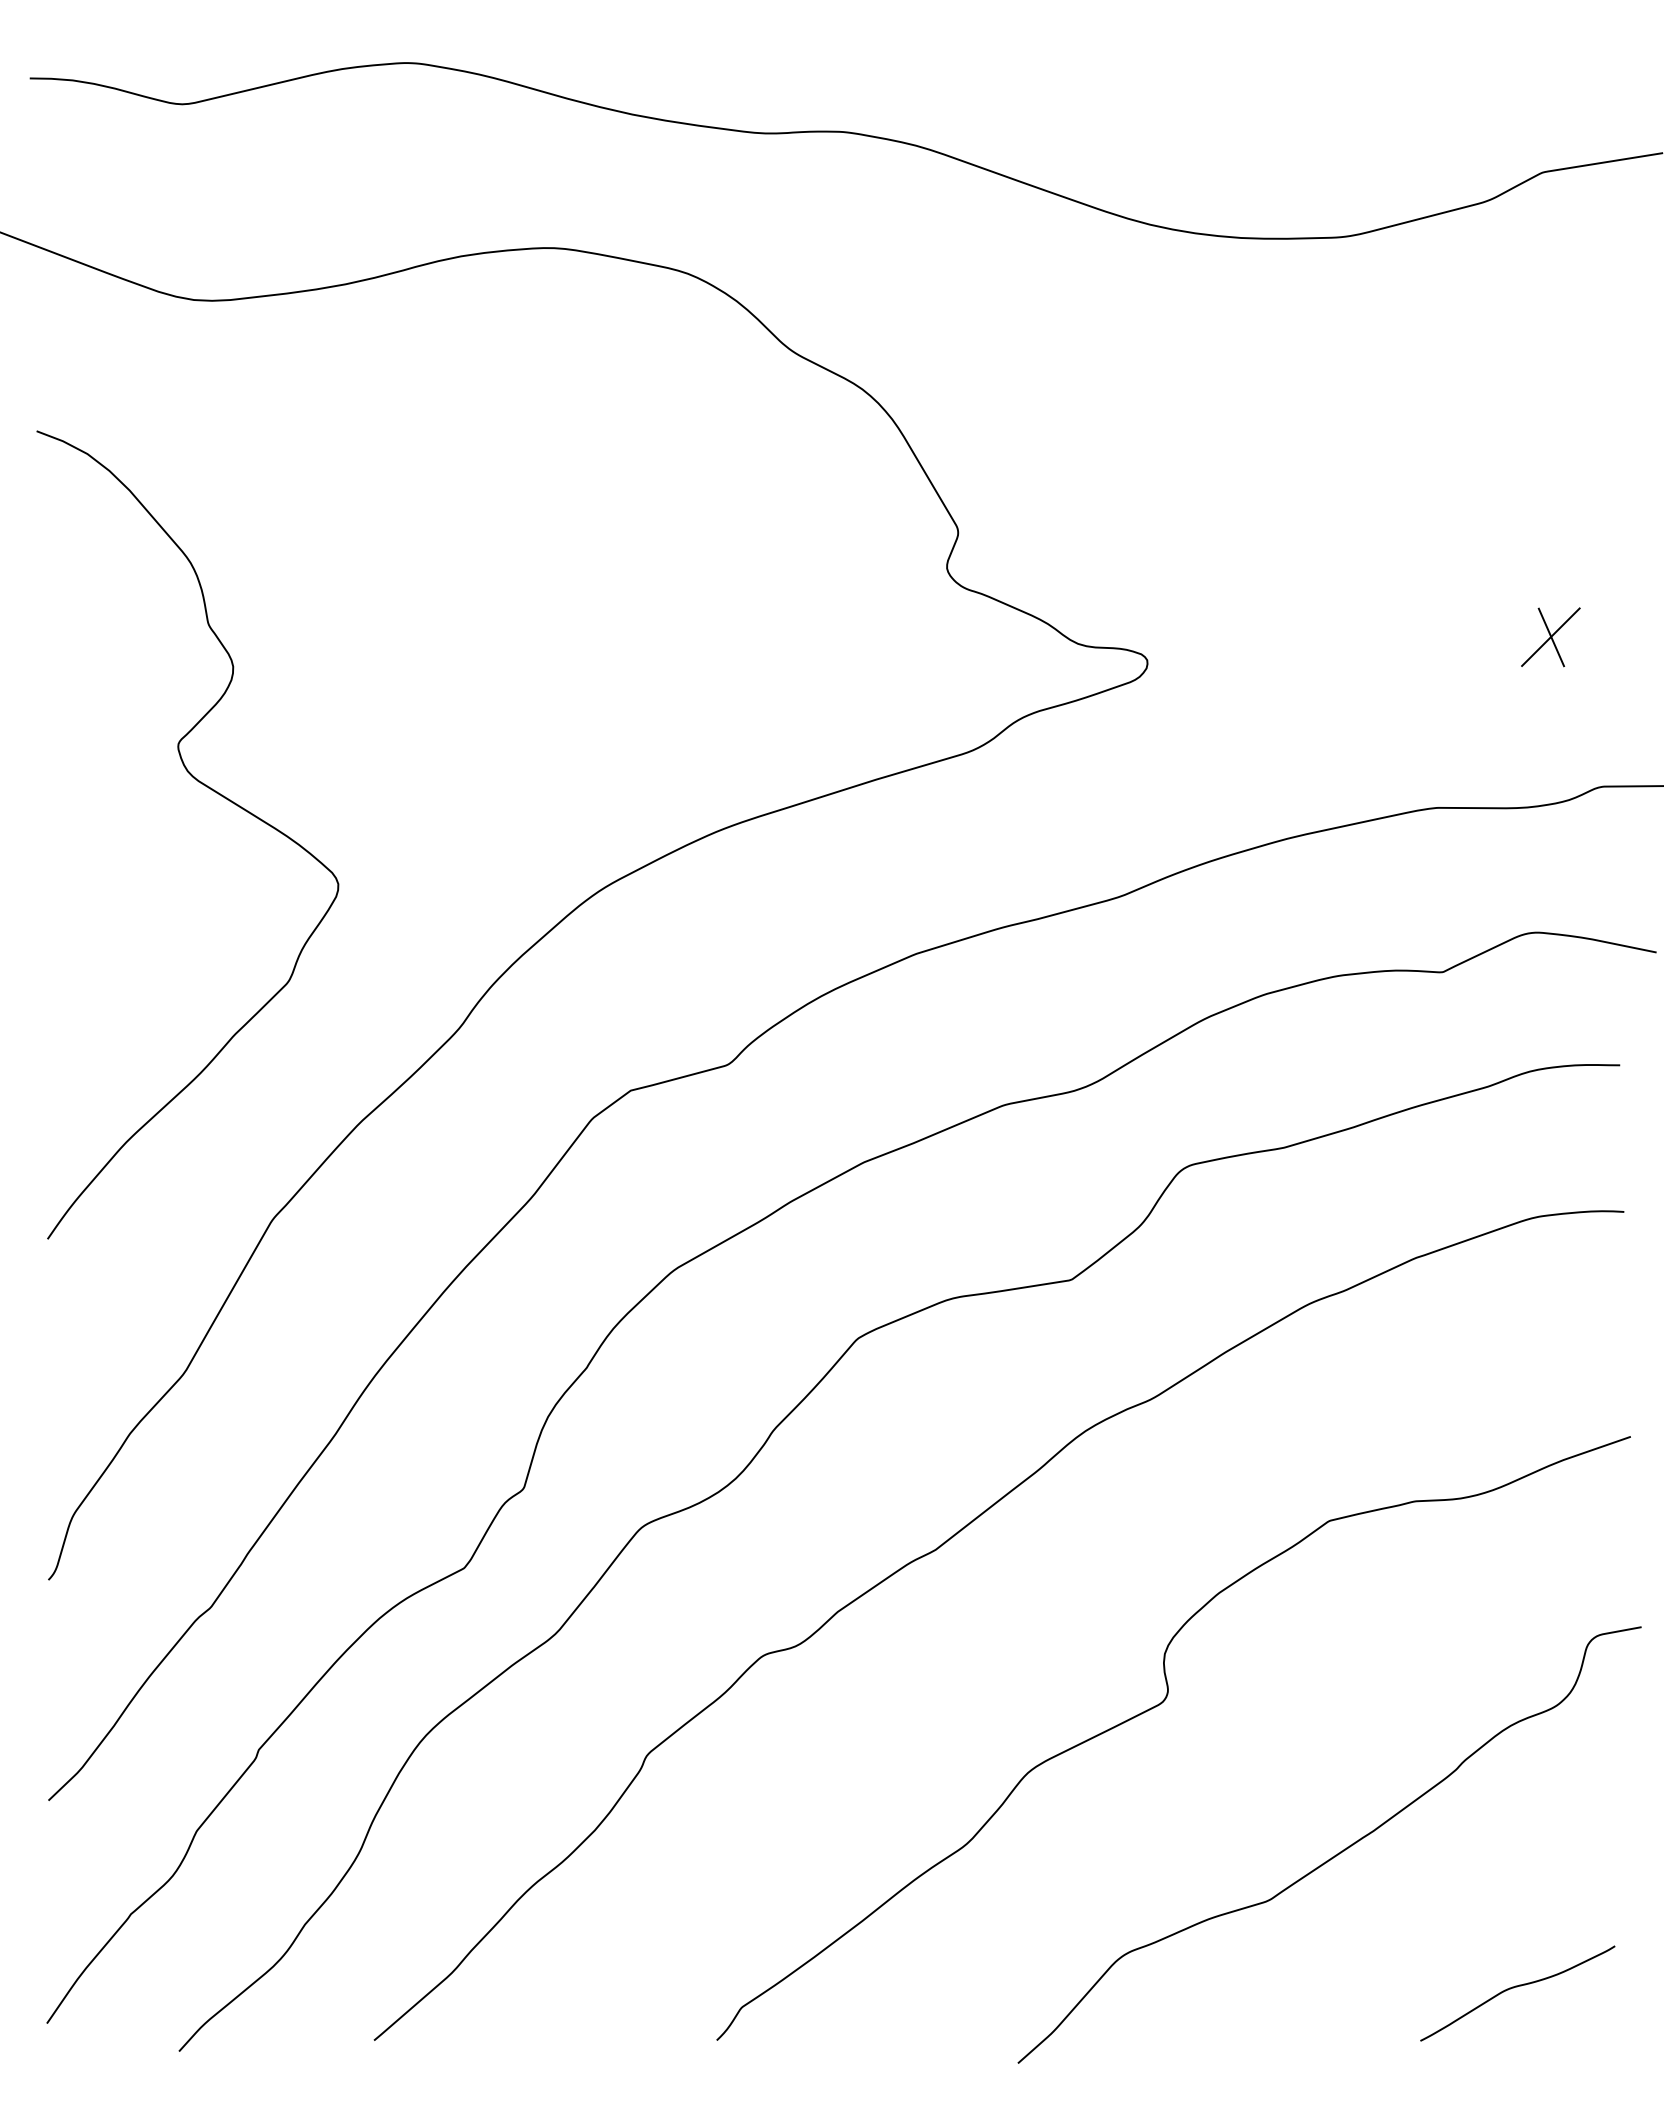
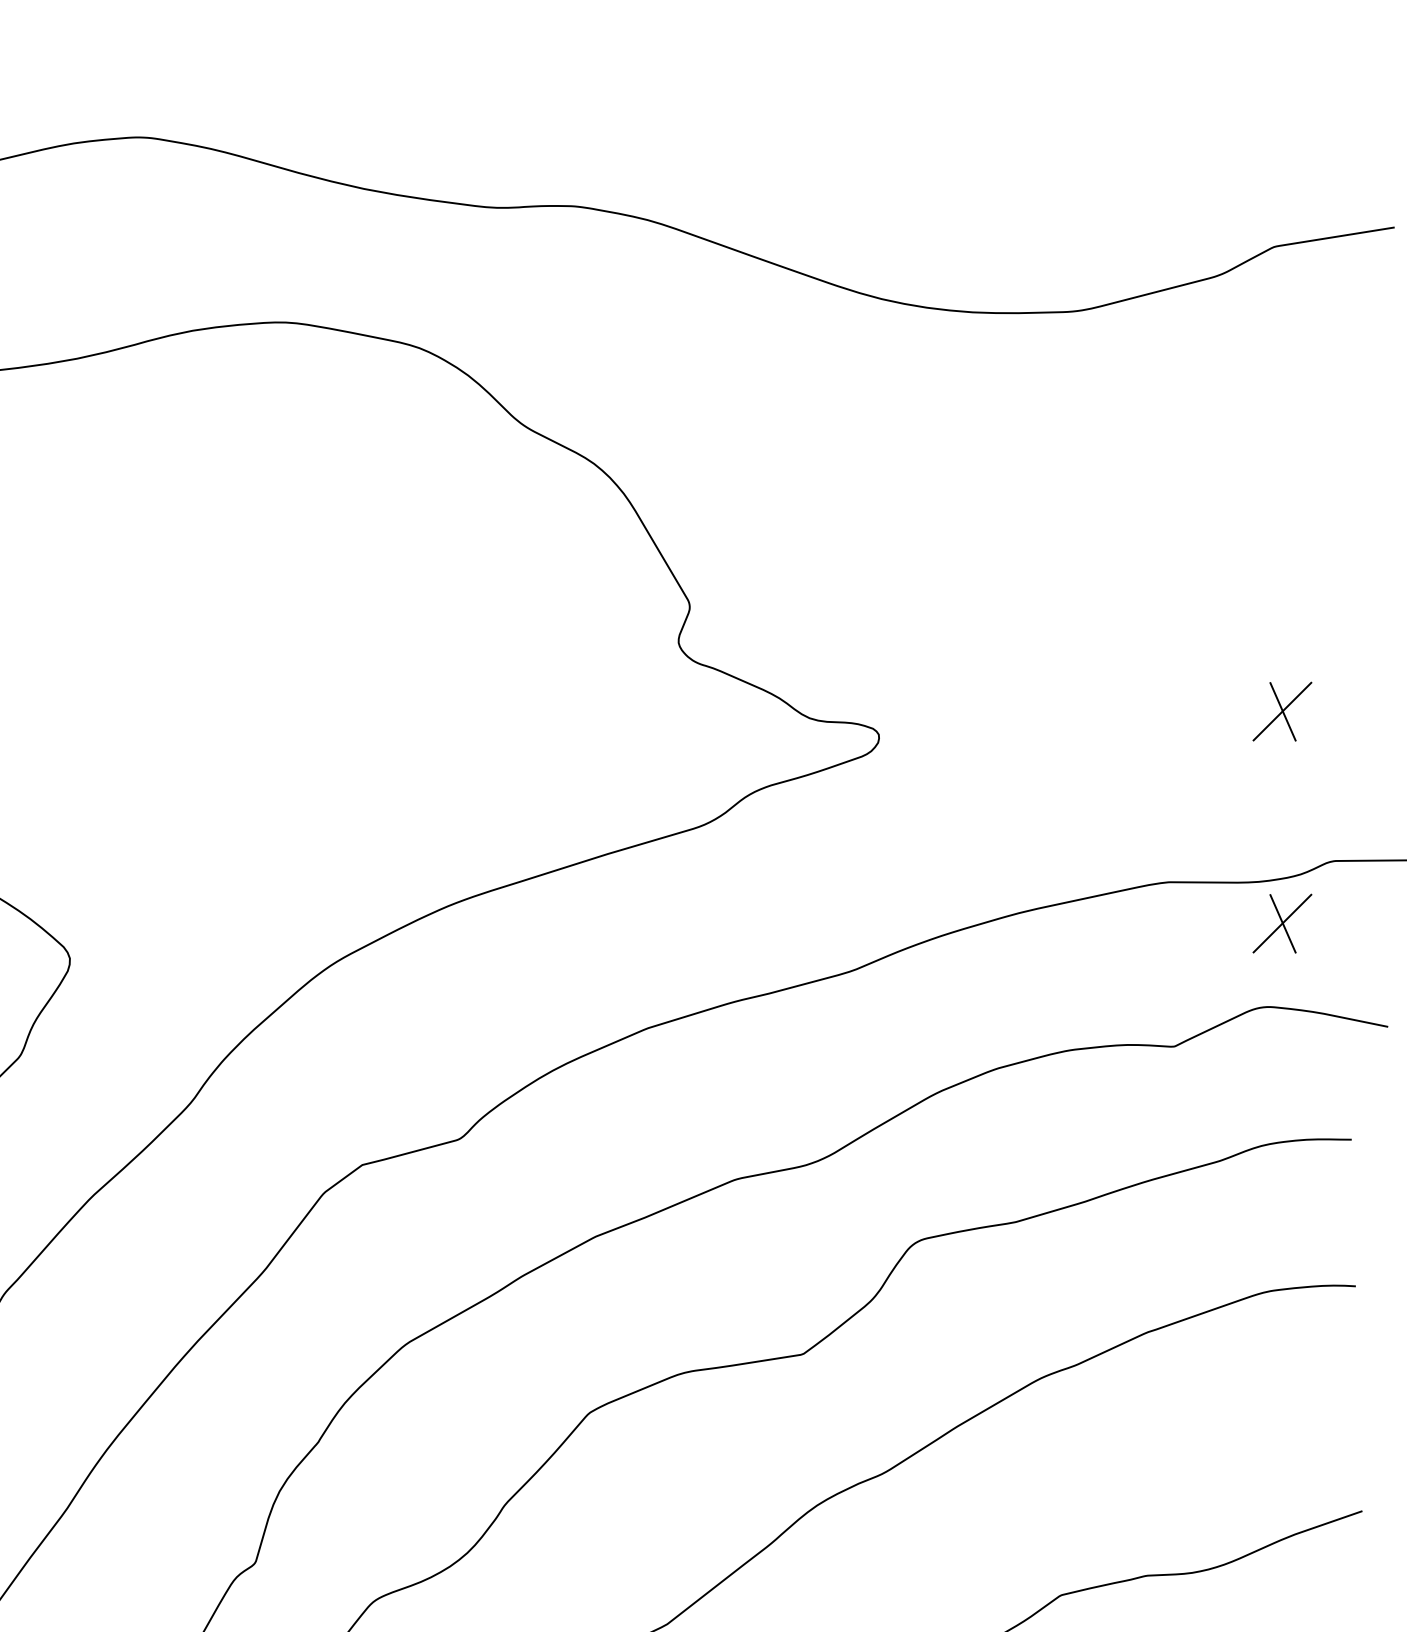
part: (1550, 849) -> (1282, 923), added

